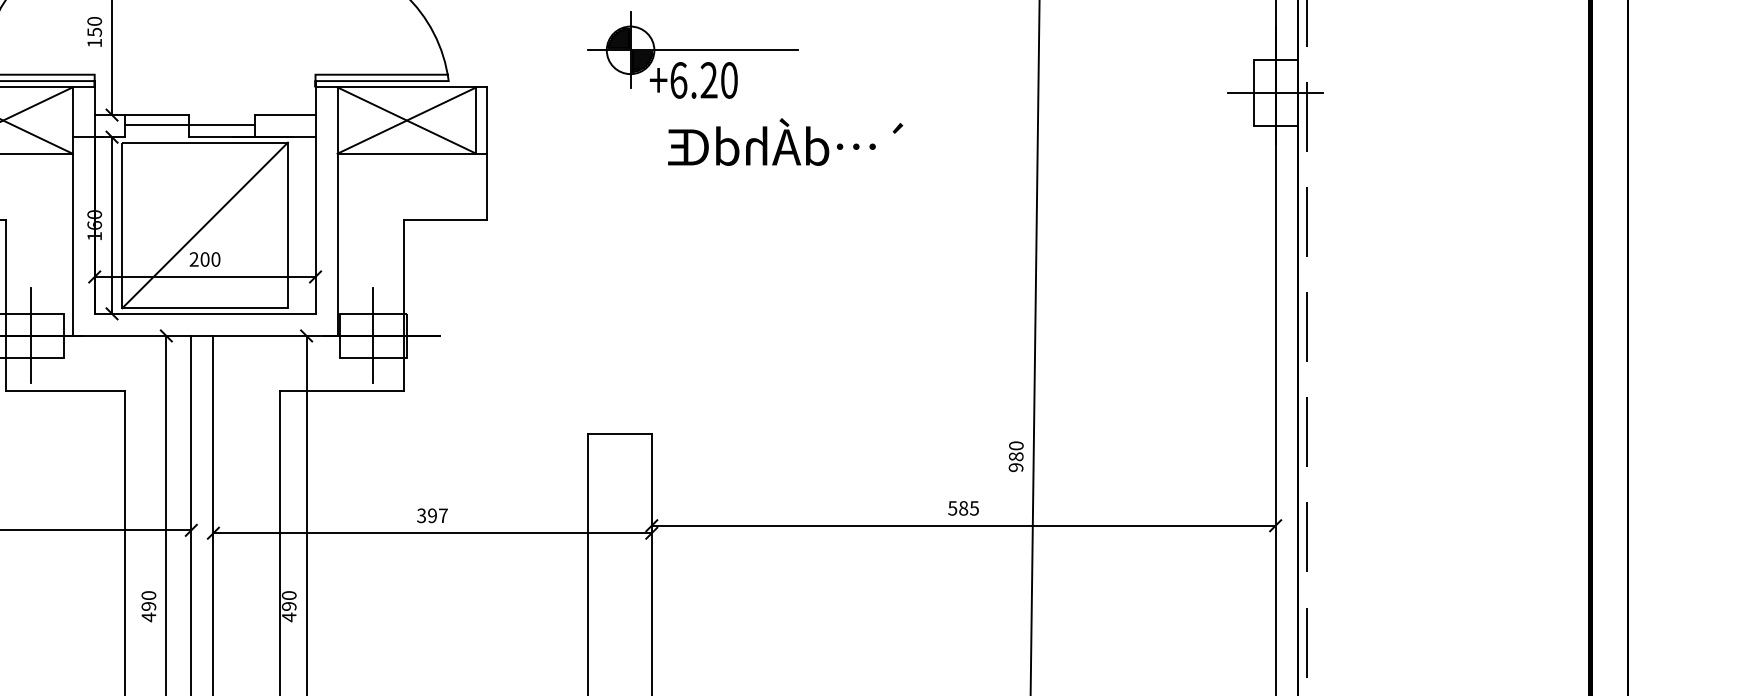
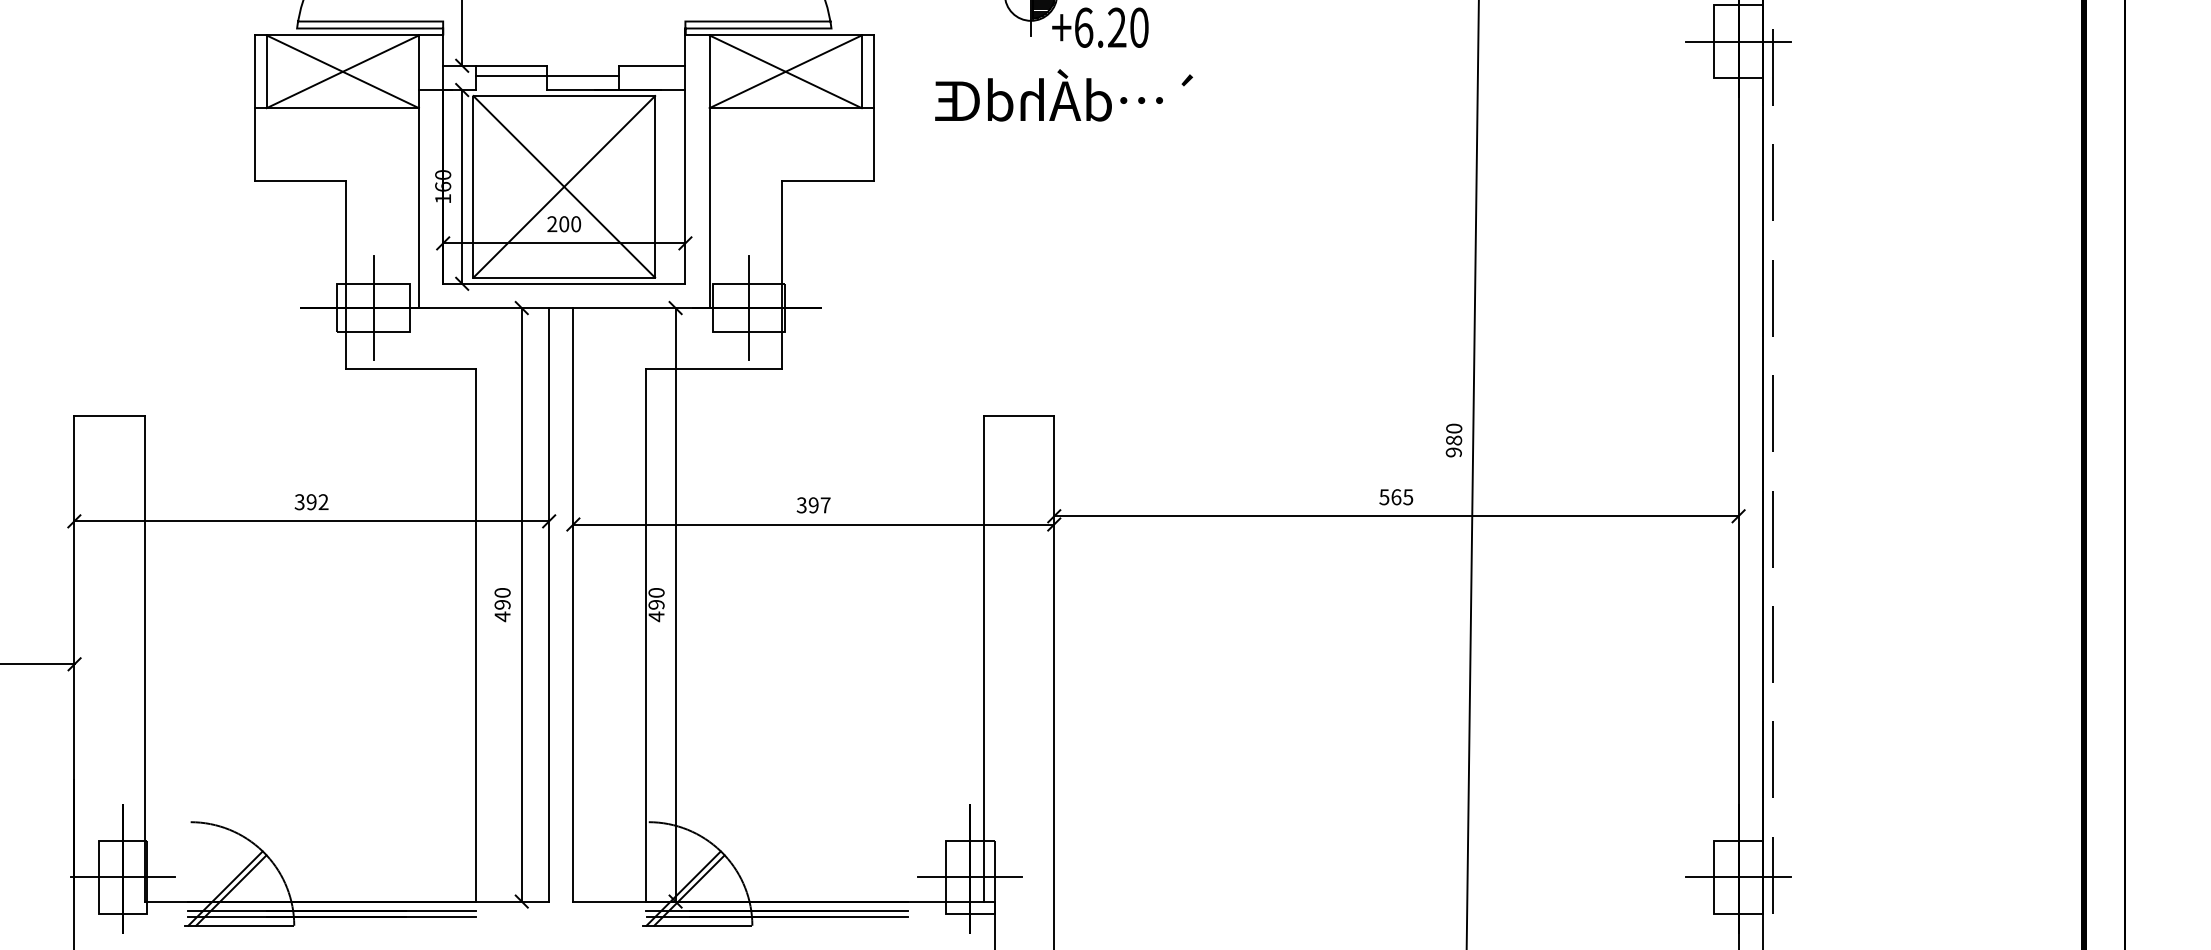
text: (785, 142) -> (1063, 95), moved
line: (205, 225) -> (564, 186), added
text: (963, 508) -> (1396, 497), 585 -> 565

